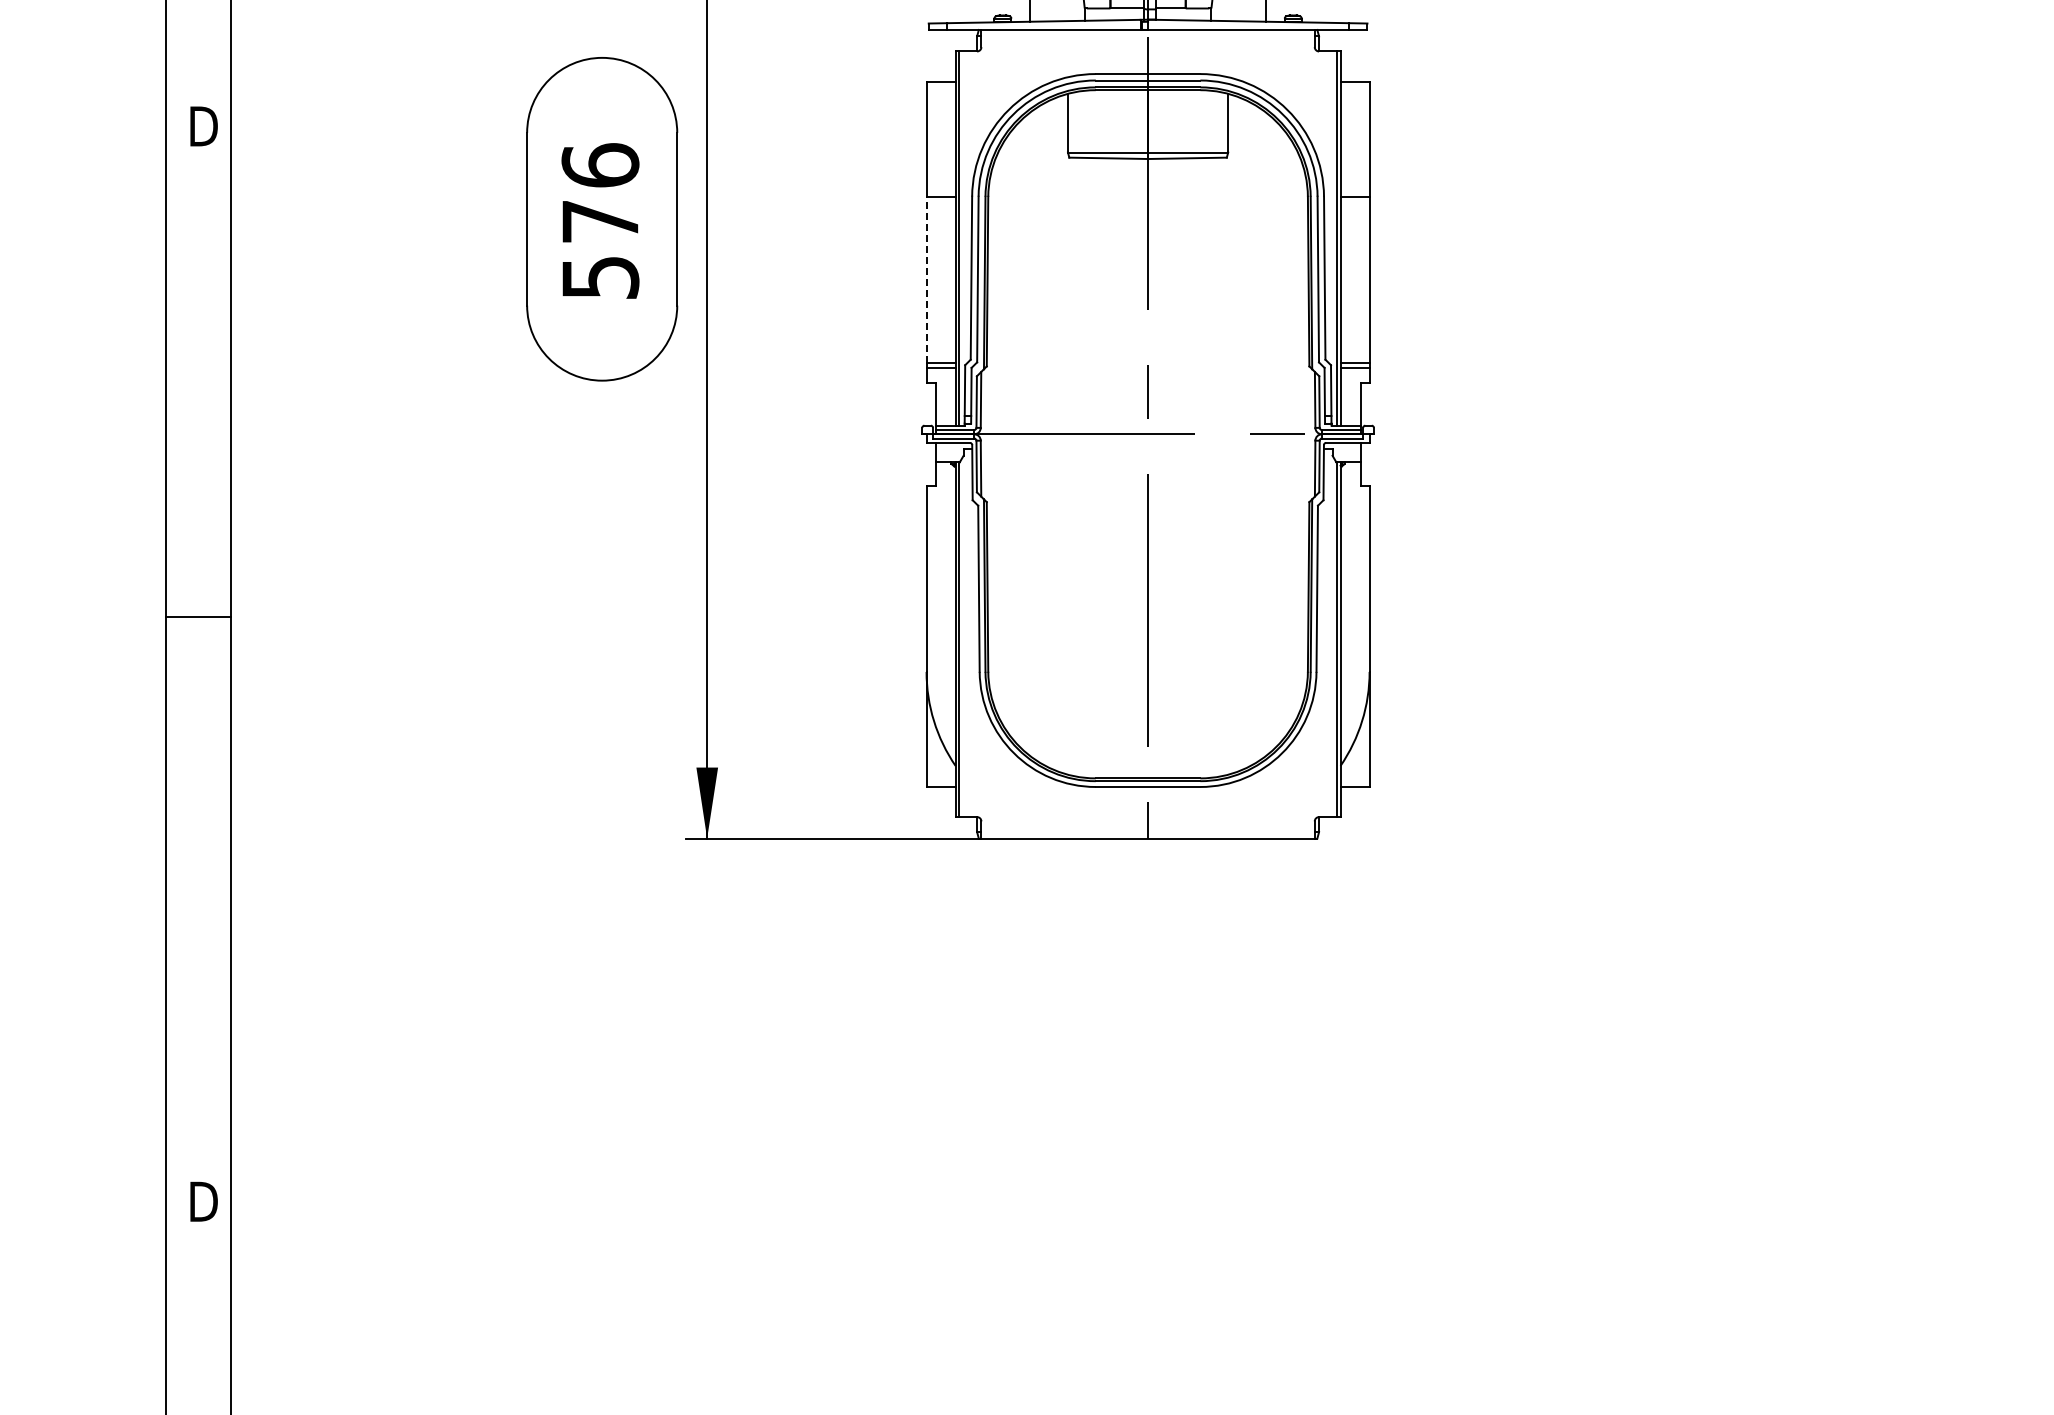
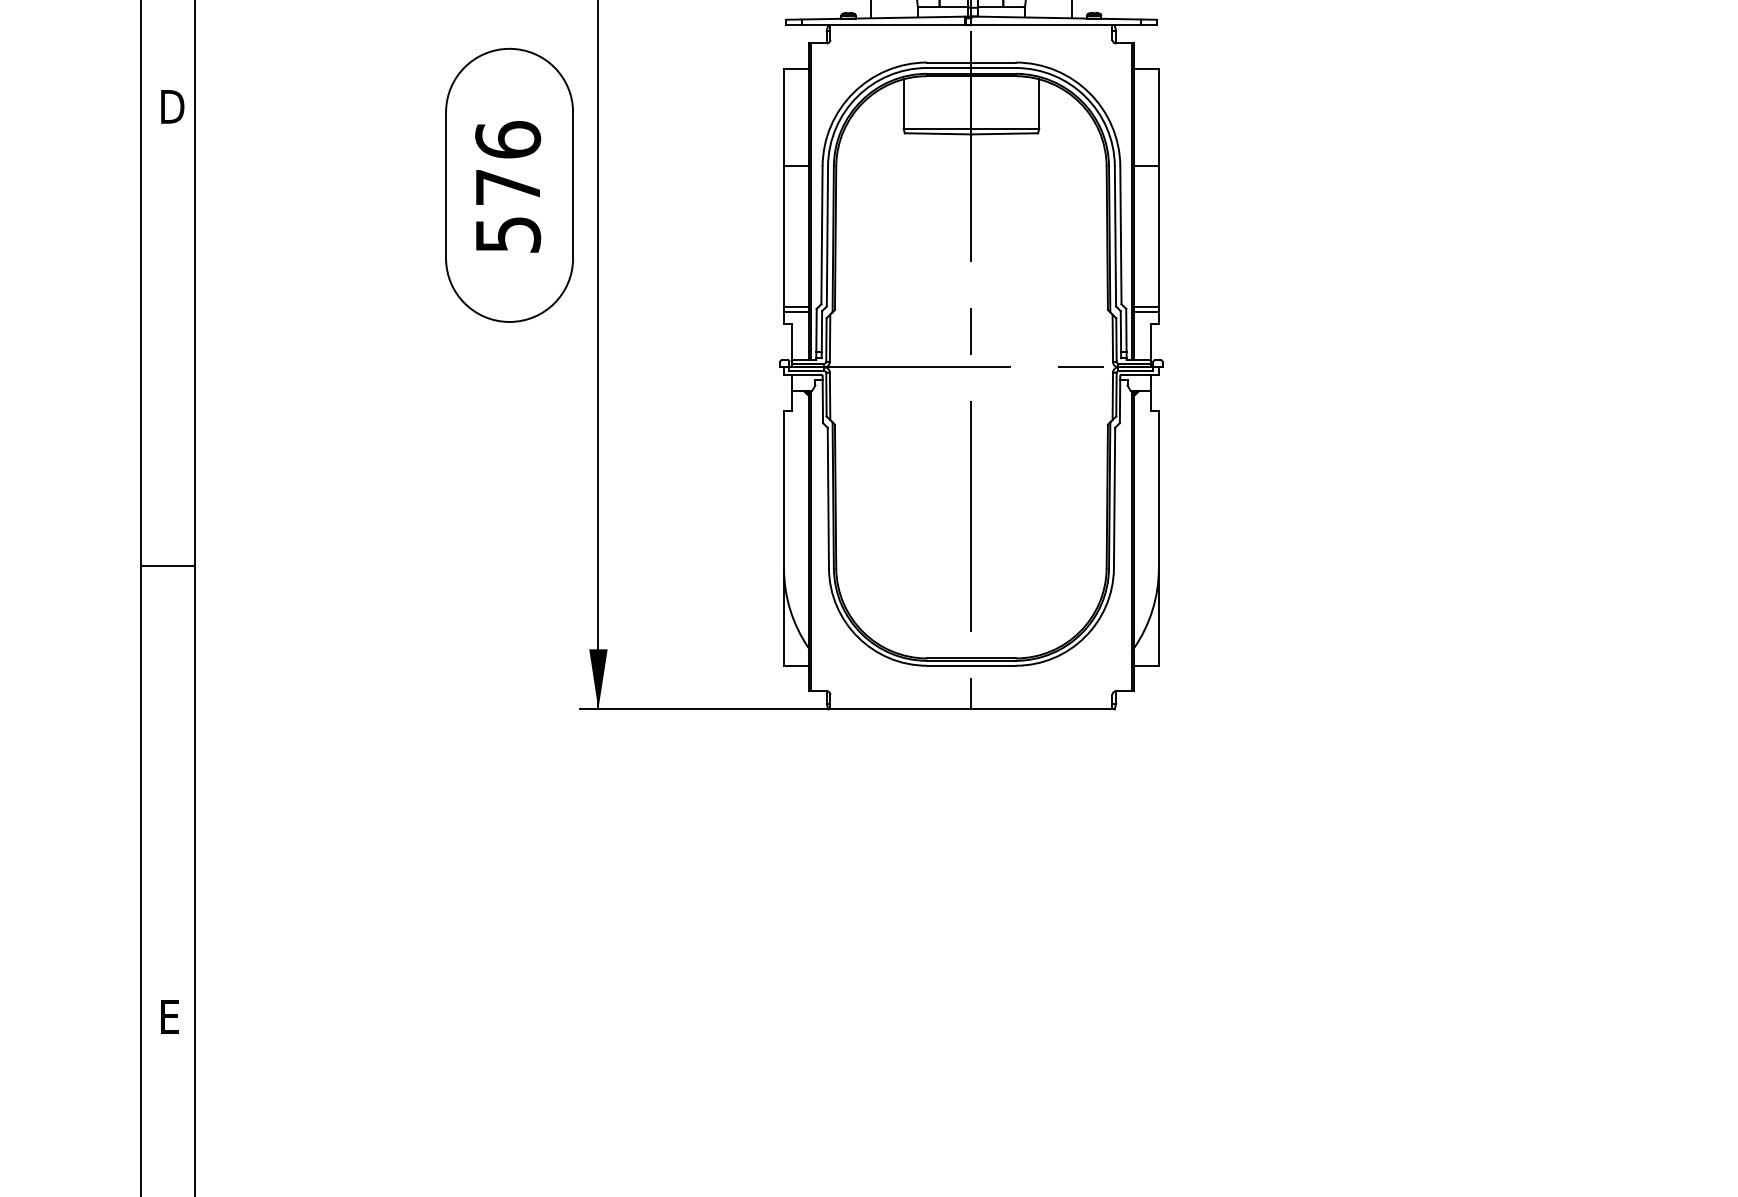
line: (926, 279) -> (783, 236), dashed -> solid
line: (198, 616) -> (168, 565), moved
text: (203, 1201) -> (172, 1016), D -> E

